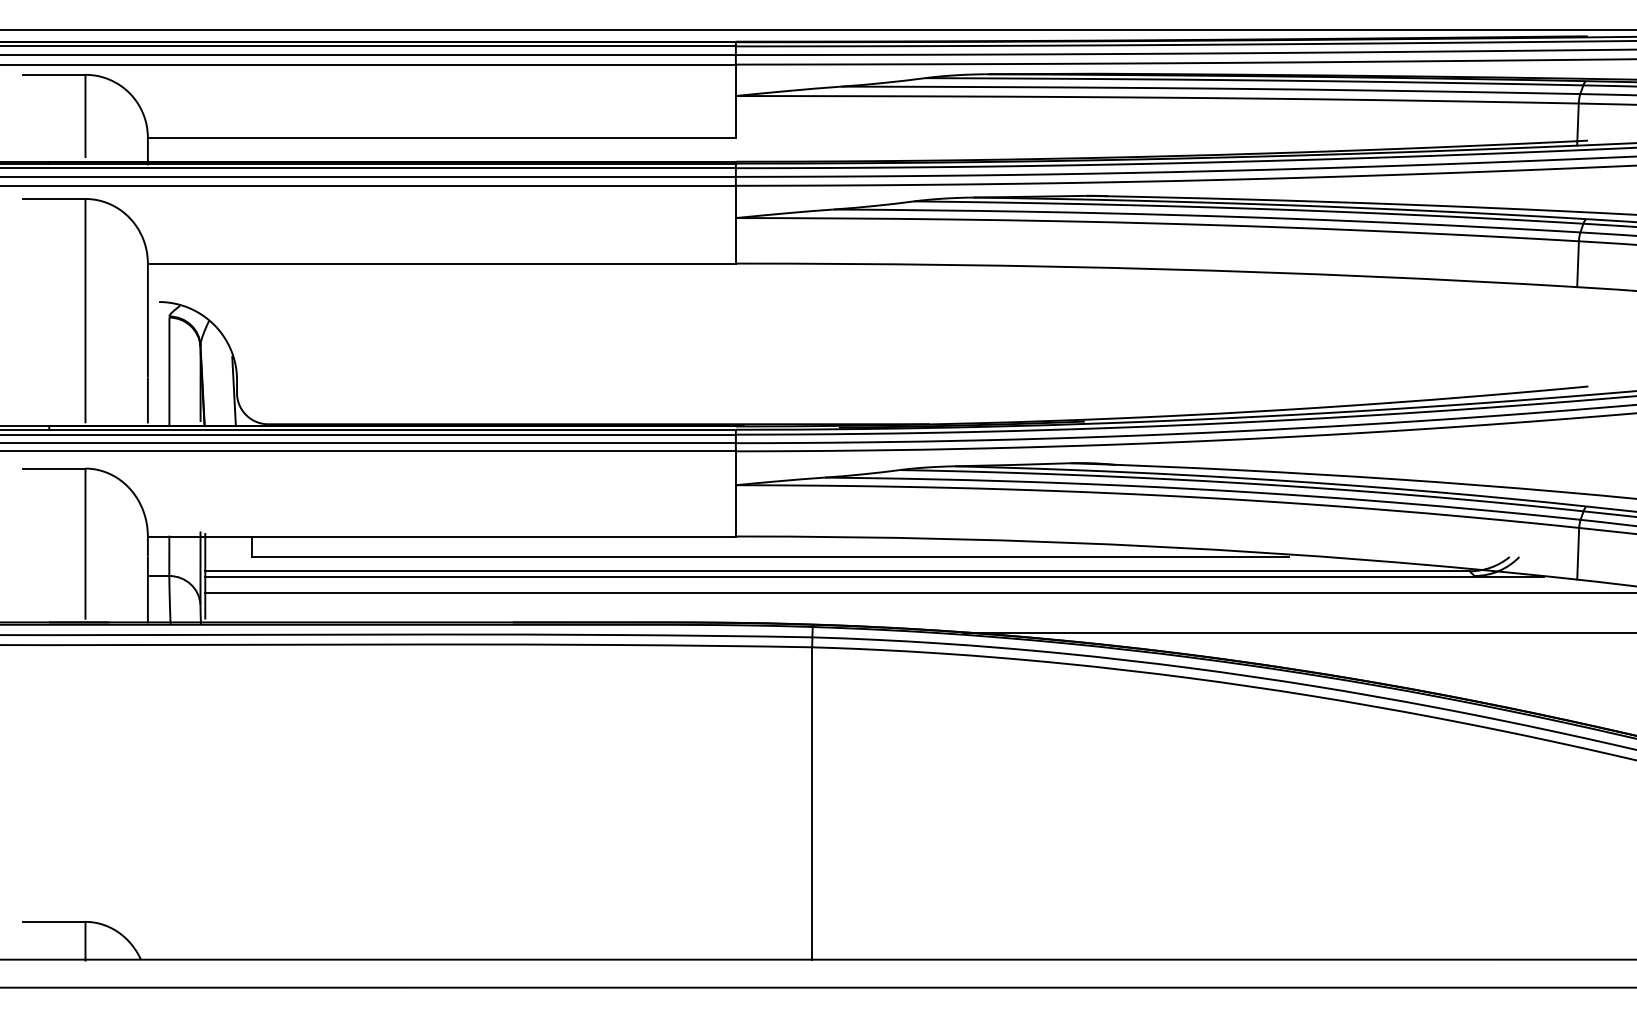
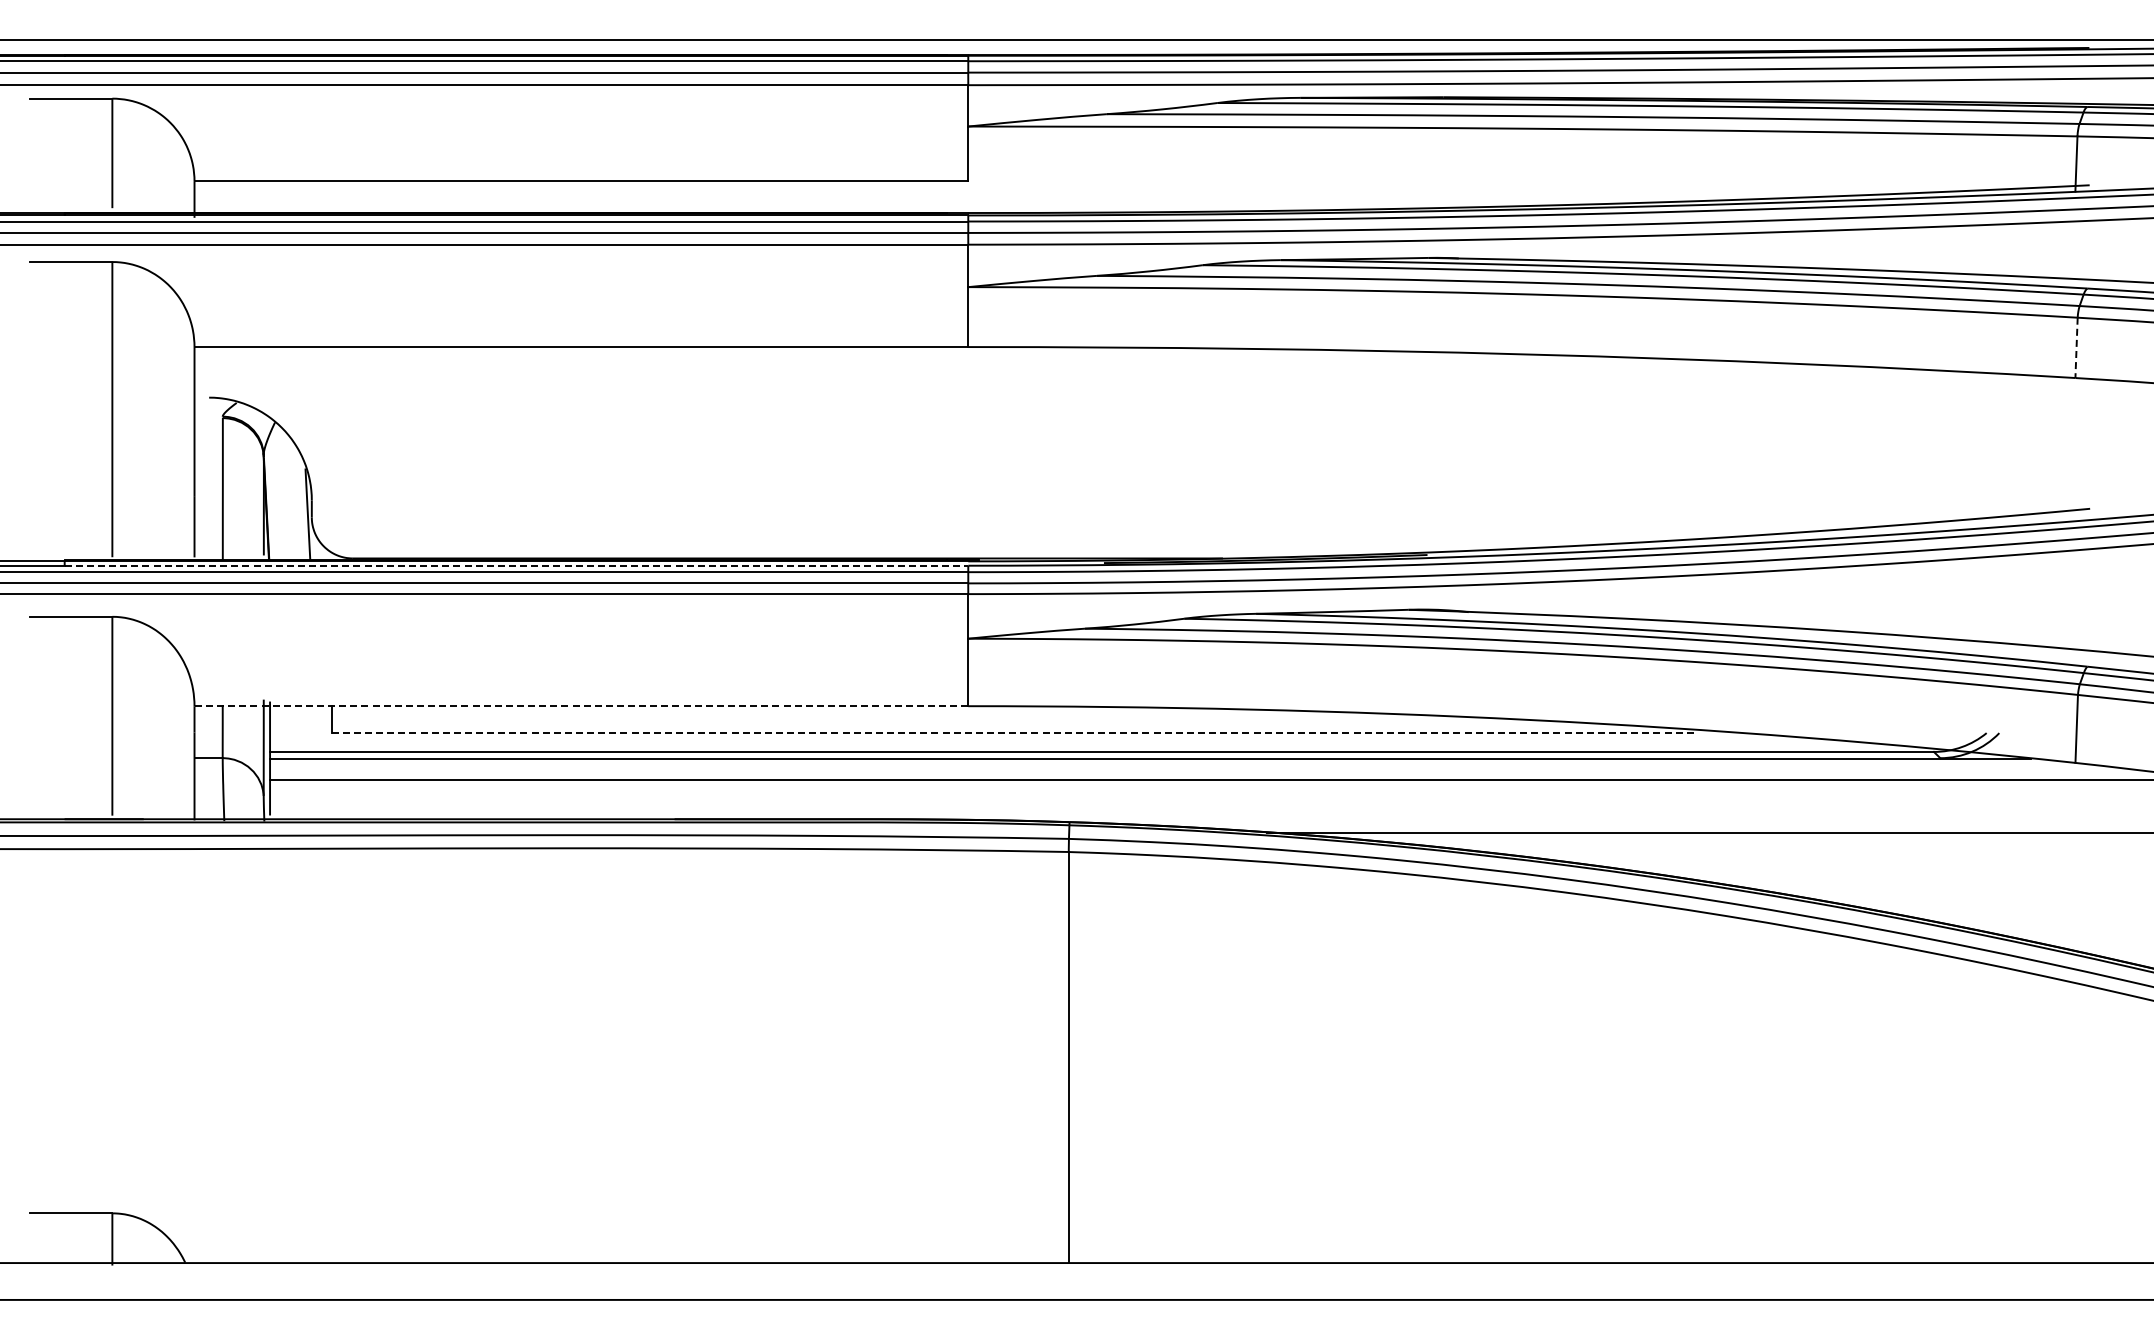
line: (1578, 264) -> (2076, 348), solid -> dashed
line: (392, 429) -> (516, 565), solid -> dashed
line: (441, 536) -> (581, 706), solid -> dashed
line: (771, 557) -> (1014, 733), solid -> dashed

